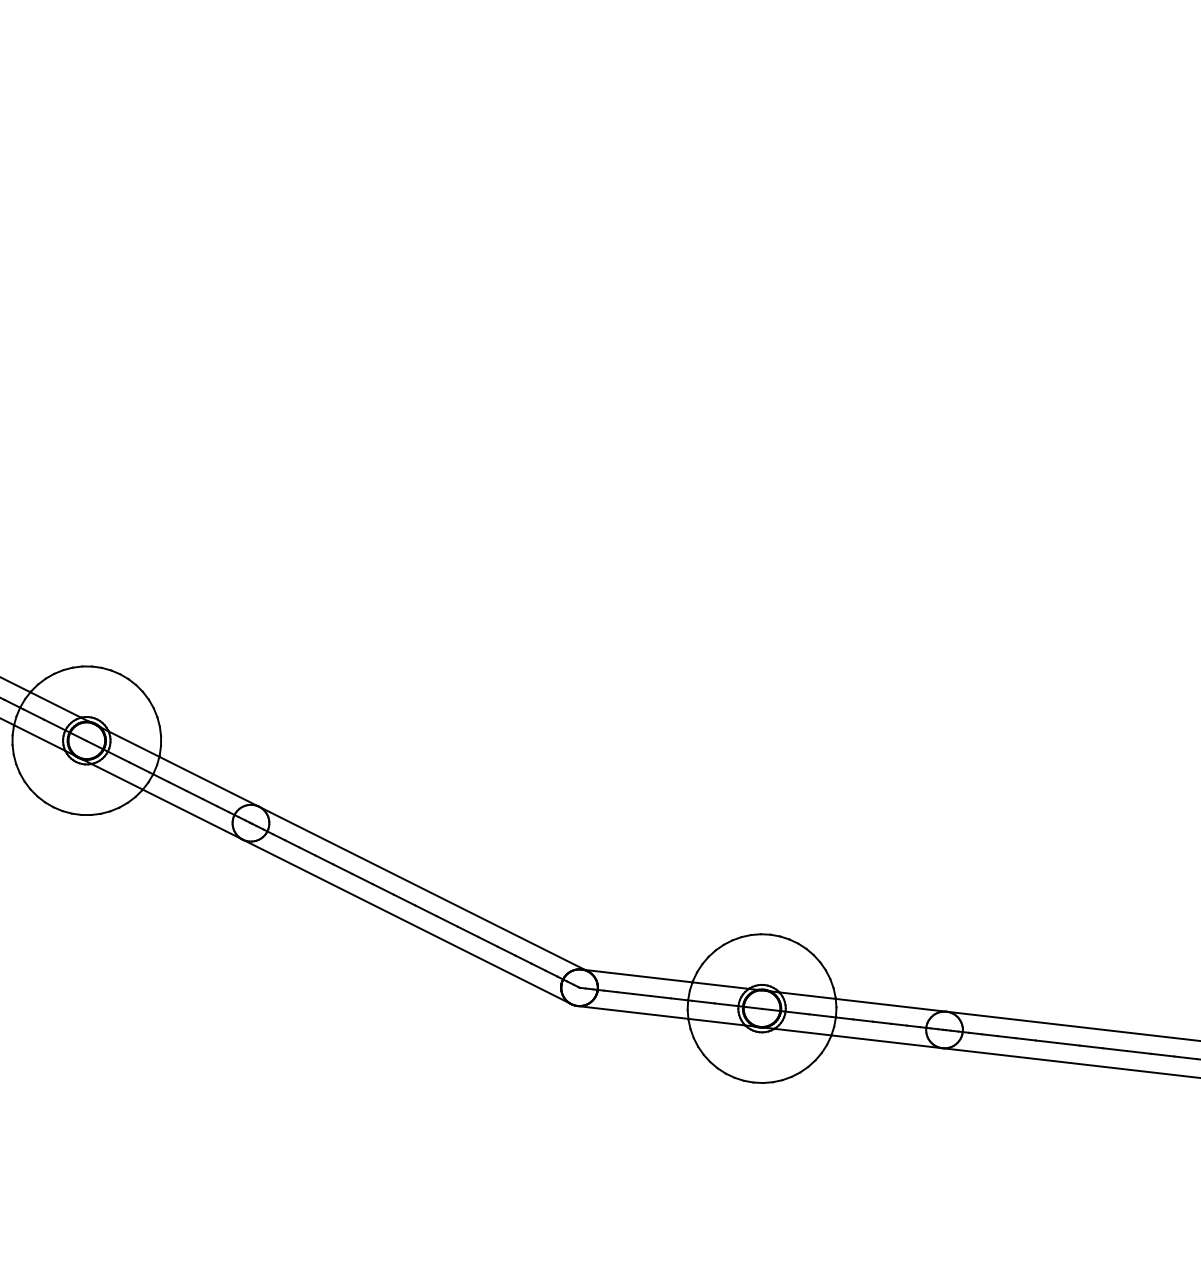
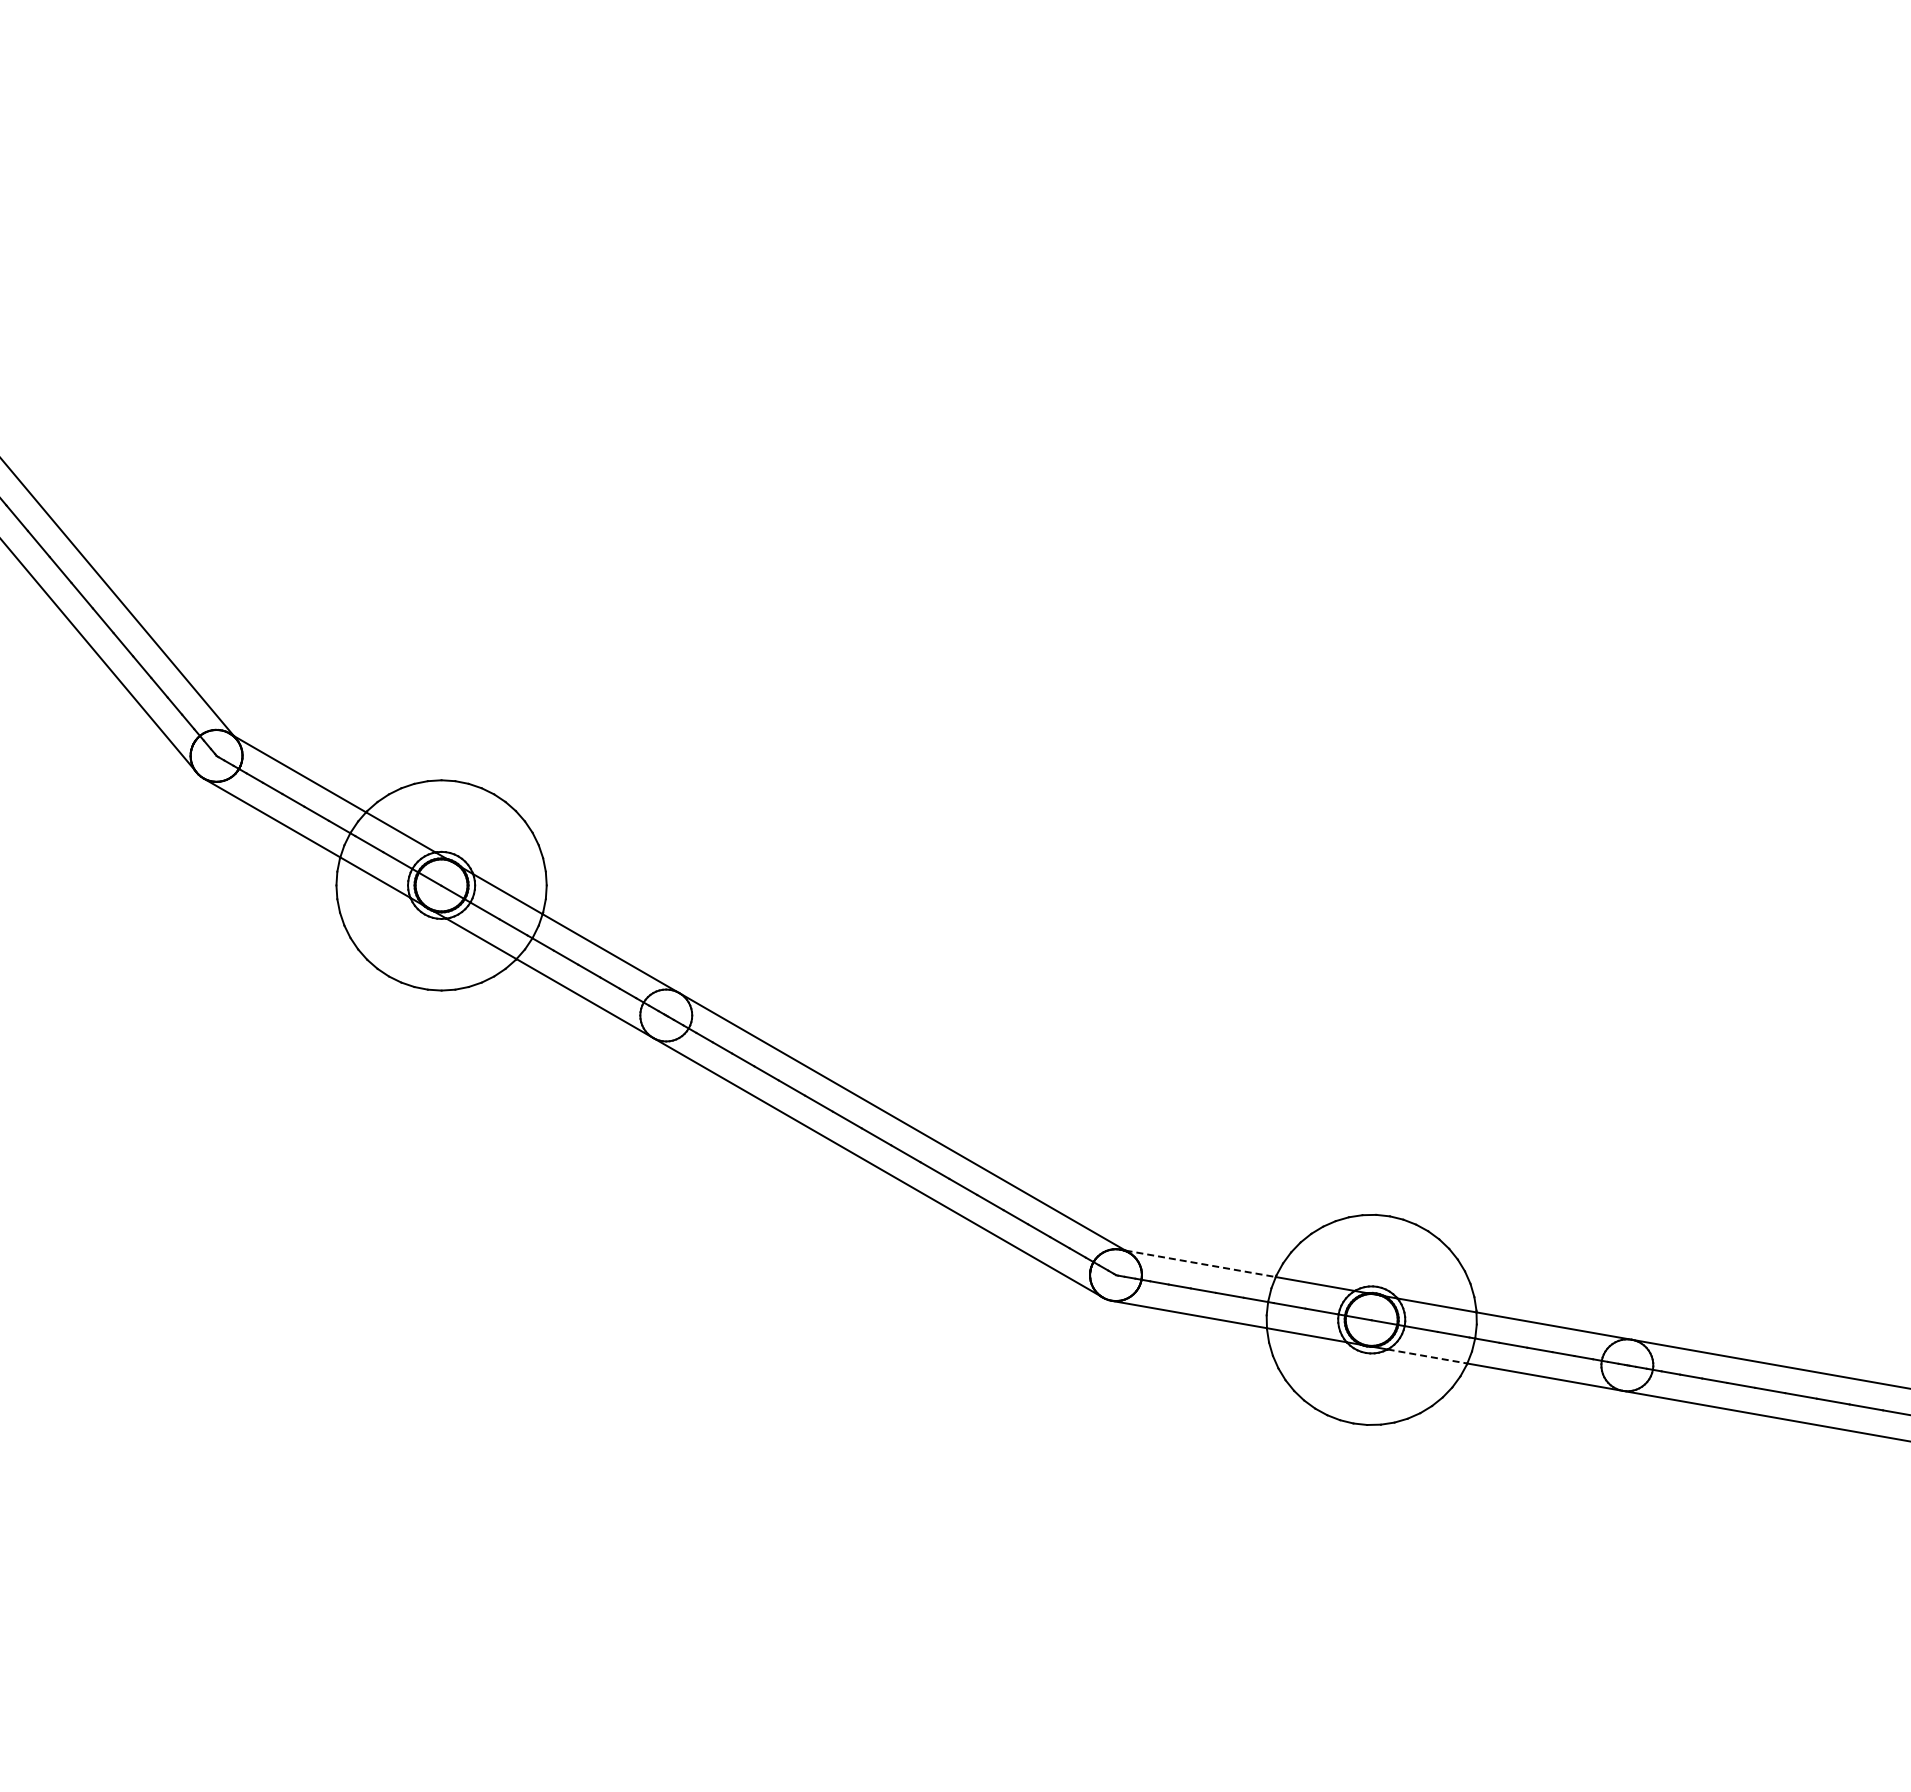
line: (639, 975) -> (1201, 1263), solid -> dashed
line: (802, 1032) -> (1427, 1356), solid -> dashed

